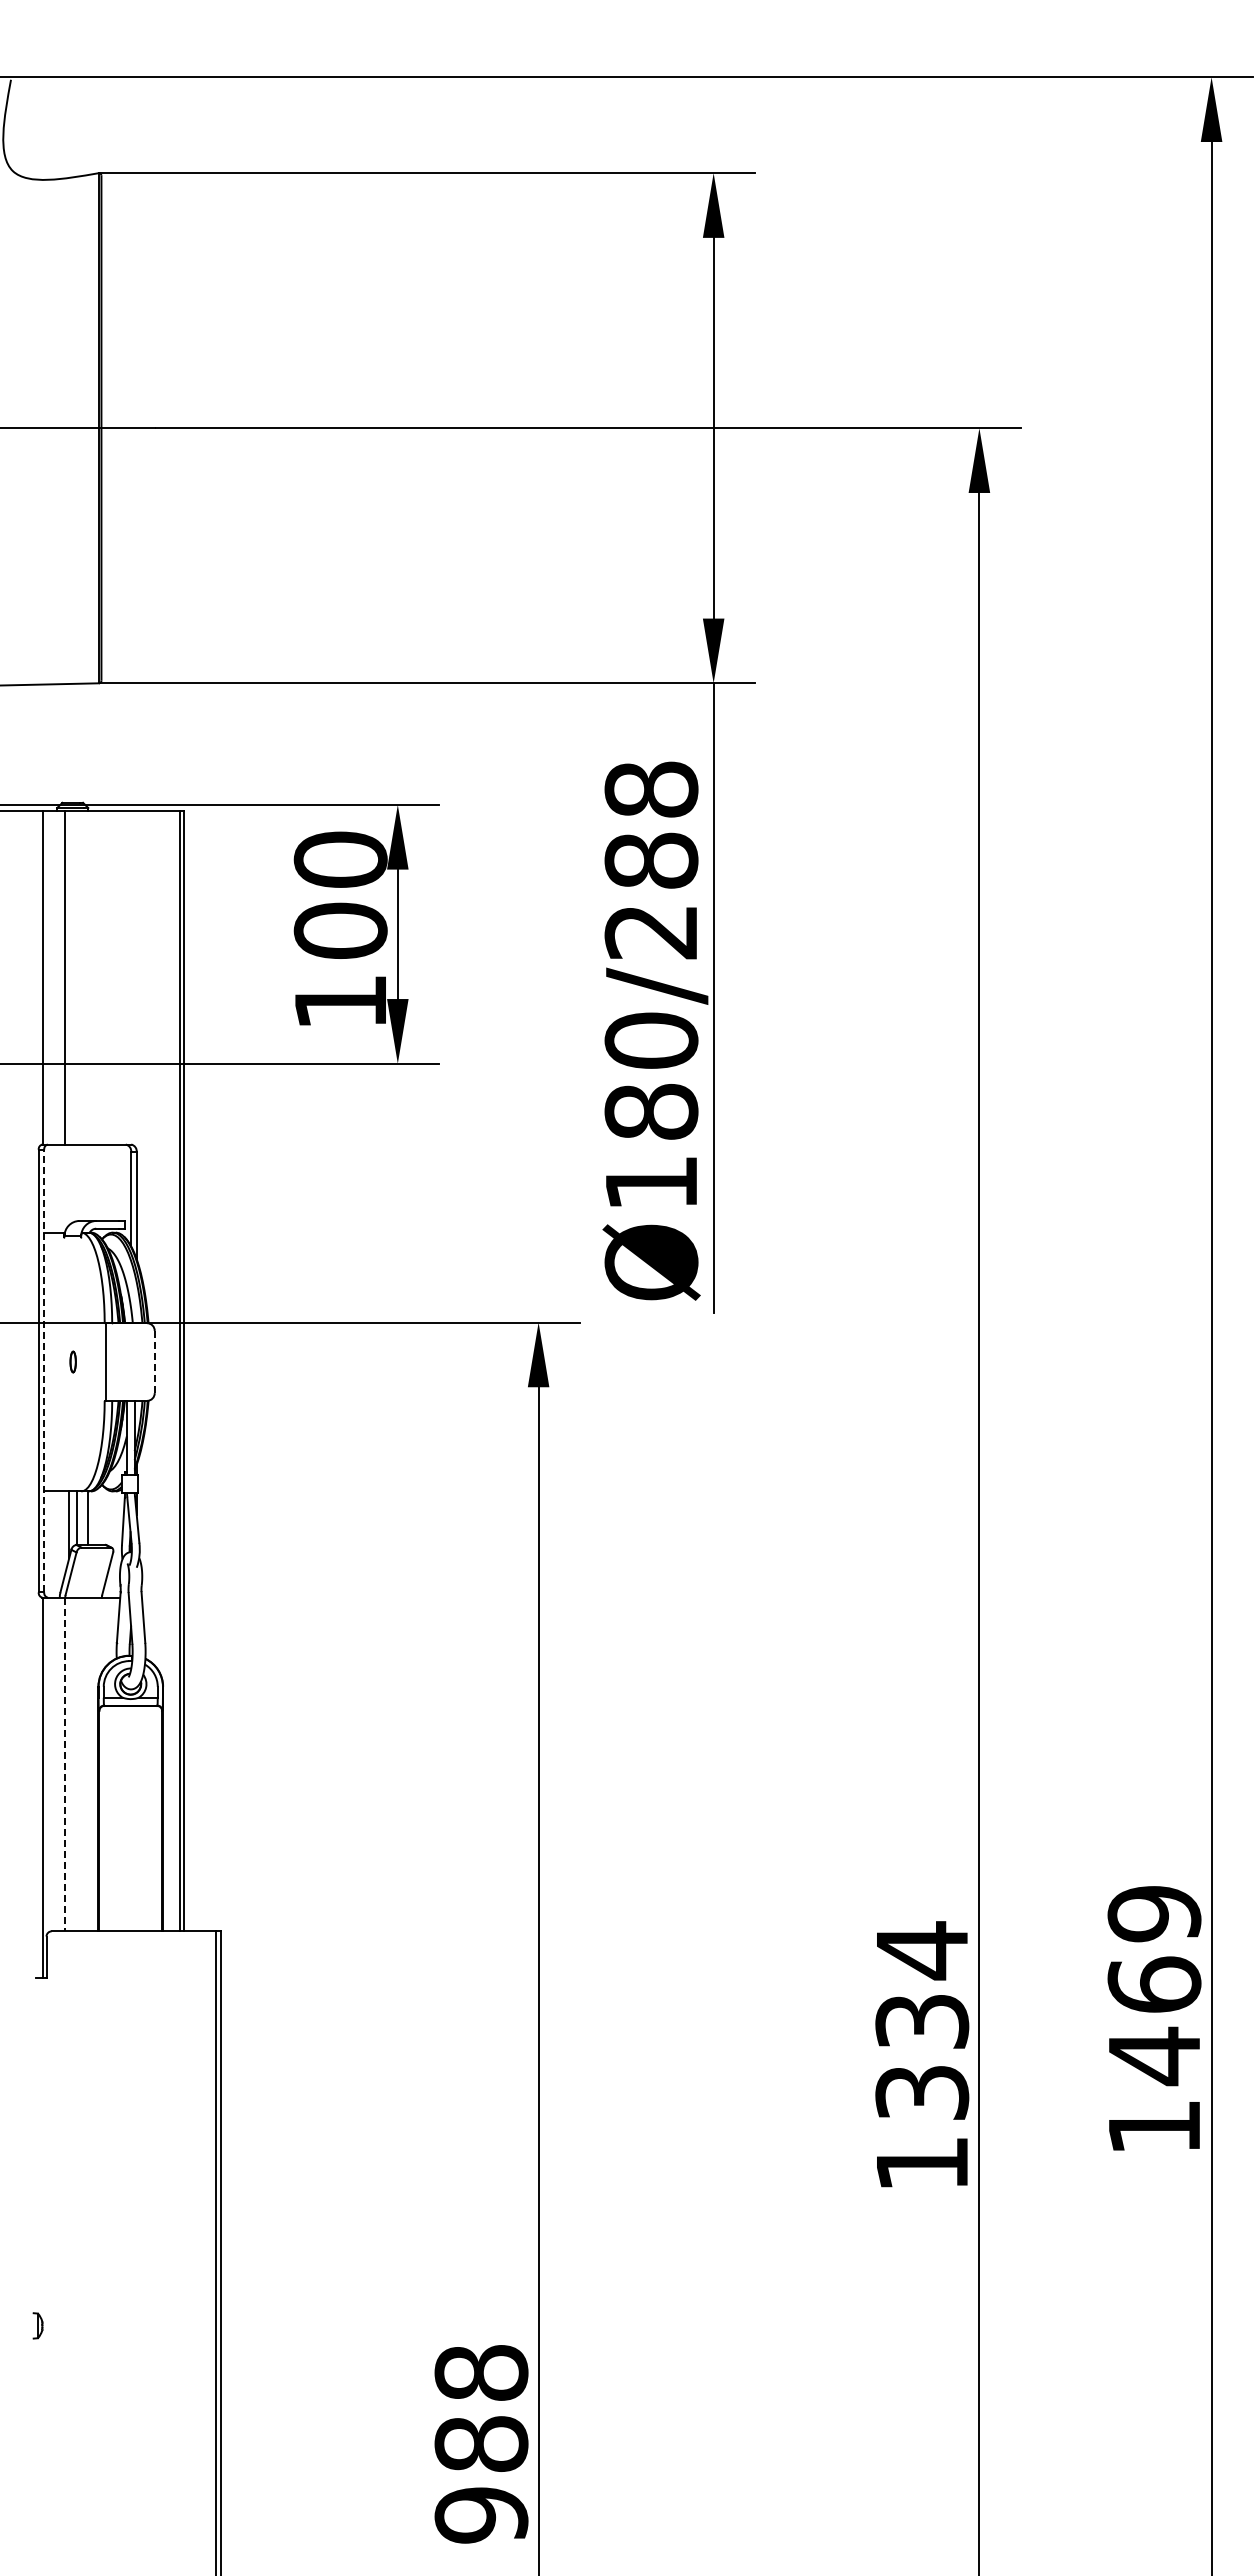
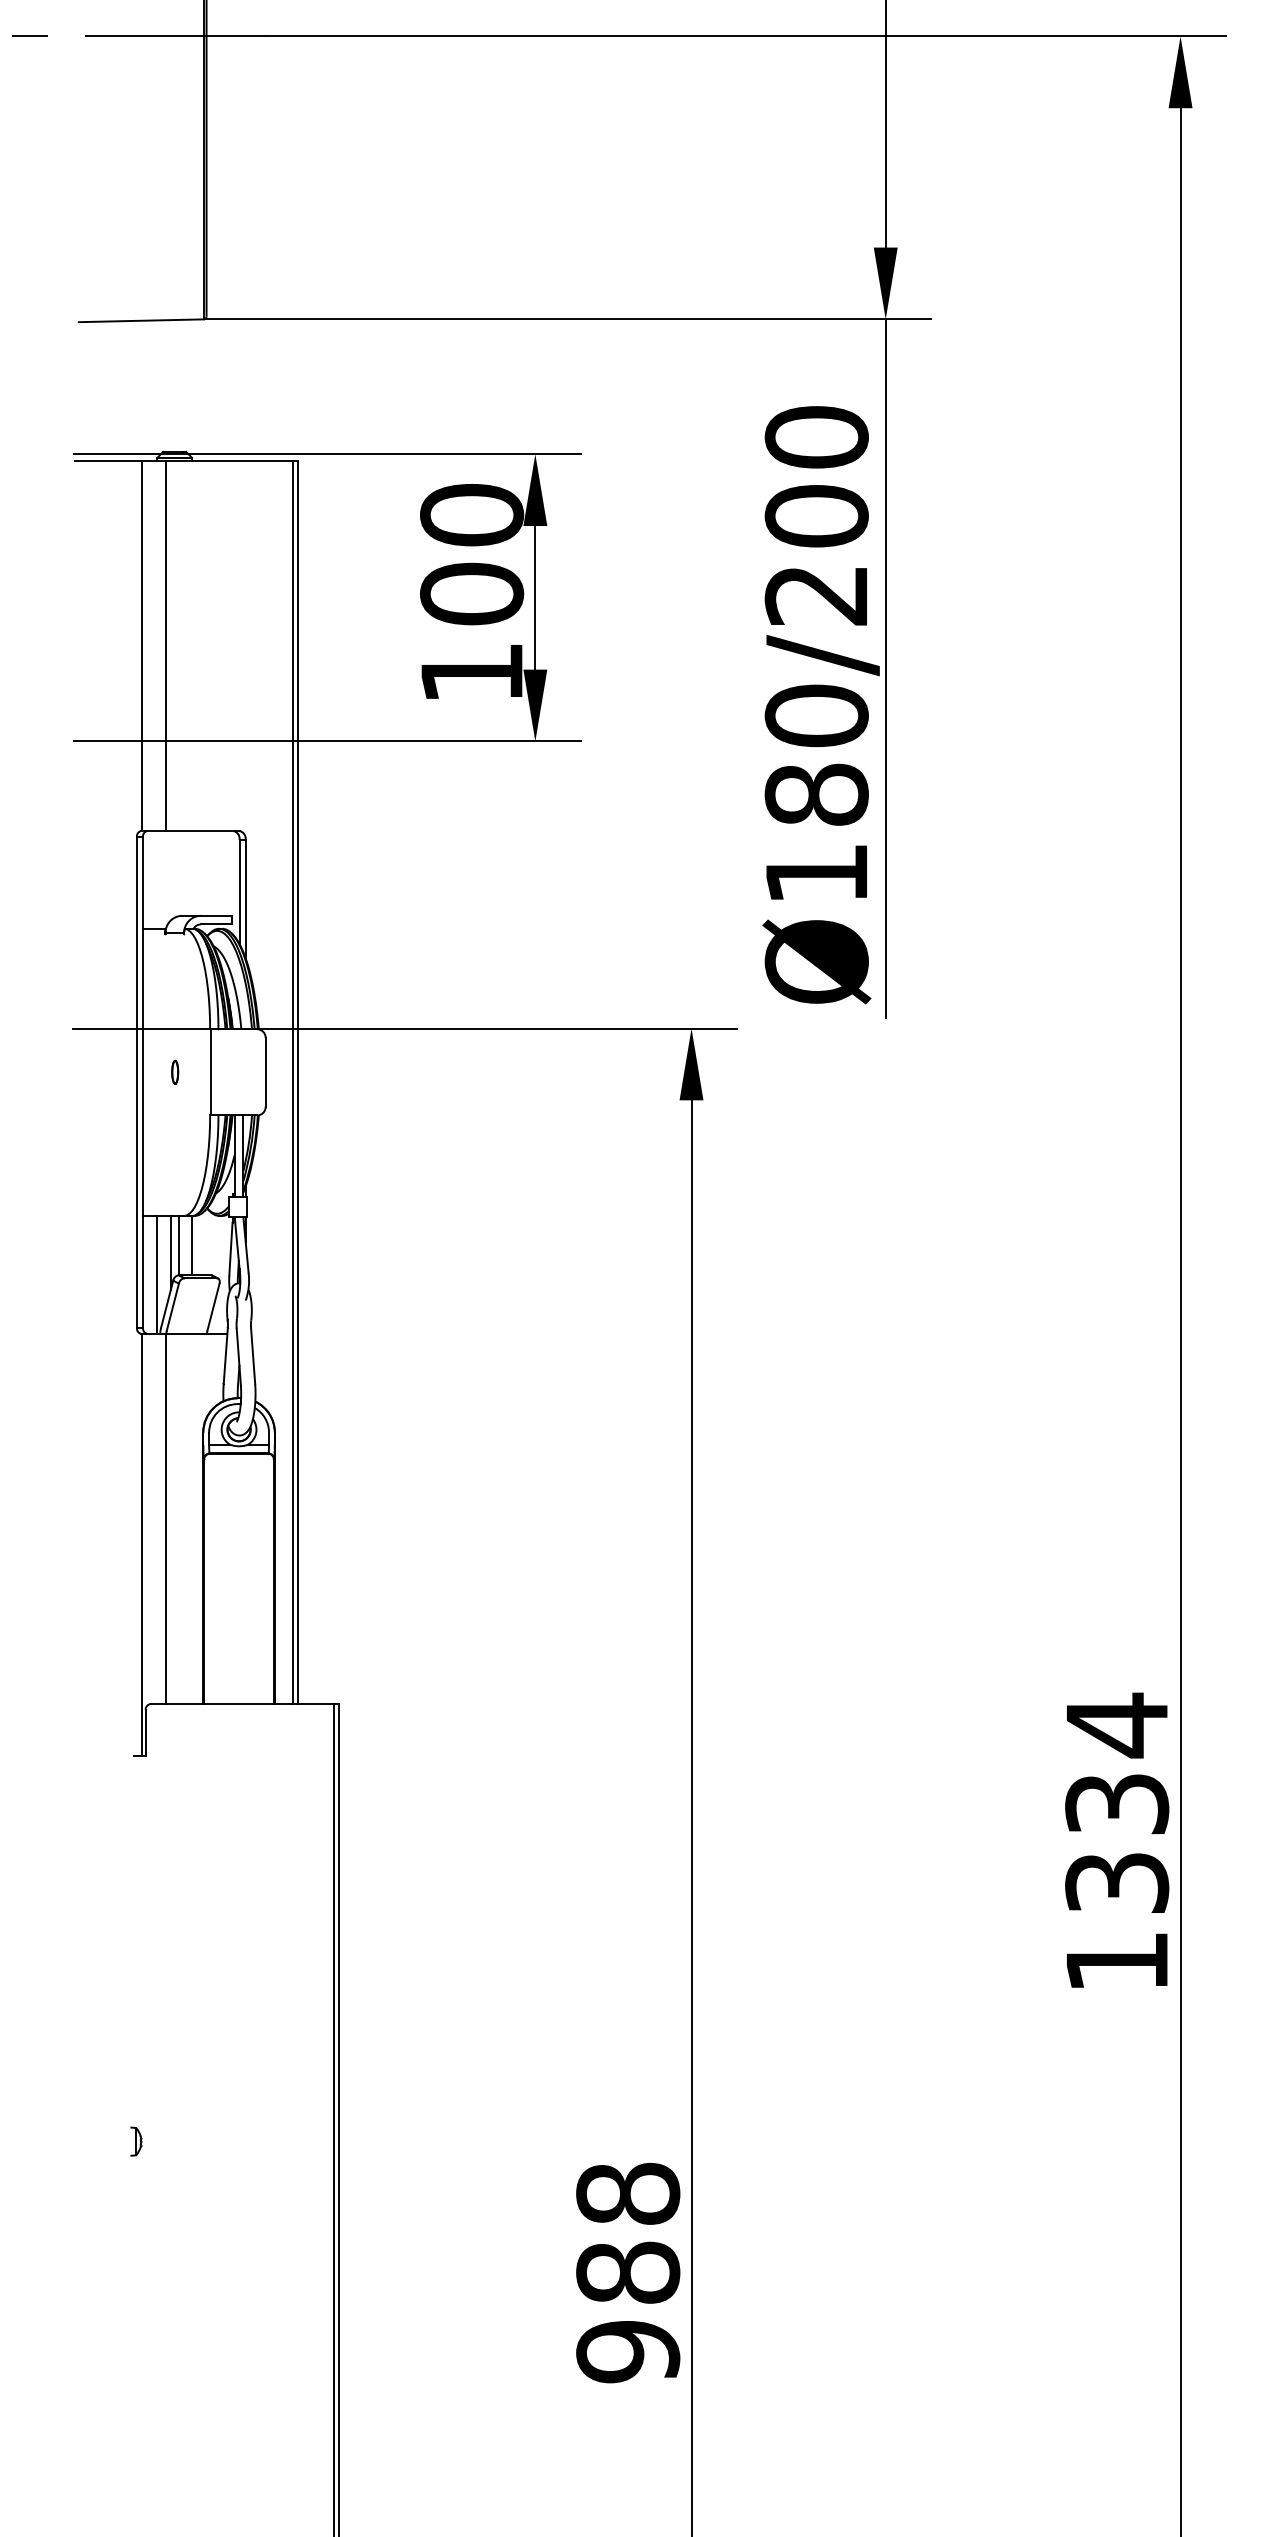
text: (651, 824) -> (816, 476), Ø180/288 -> Ø180/200
line: (154, 1361) -> (265, 1071), dashed -> solid
line: (44, 1370) -> (143, 1081), dashed -> solid
line: (57, 1544) -> (157, 1274), added
line: (65, 1764) -> (166, 1518), dashed -> solid

